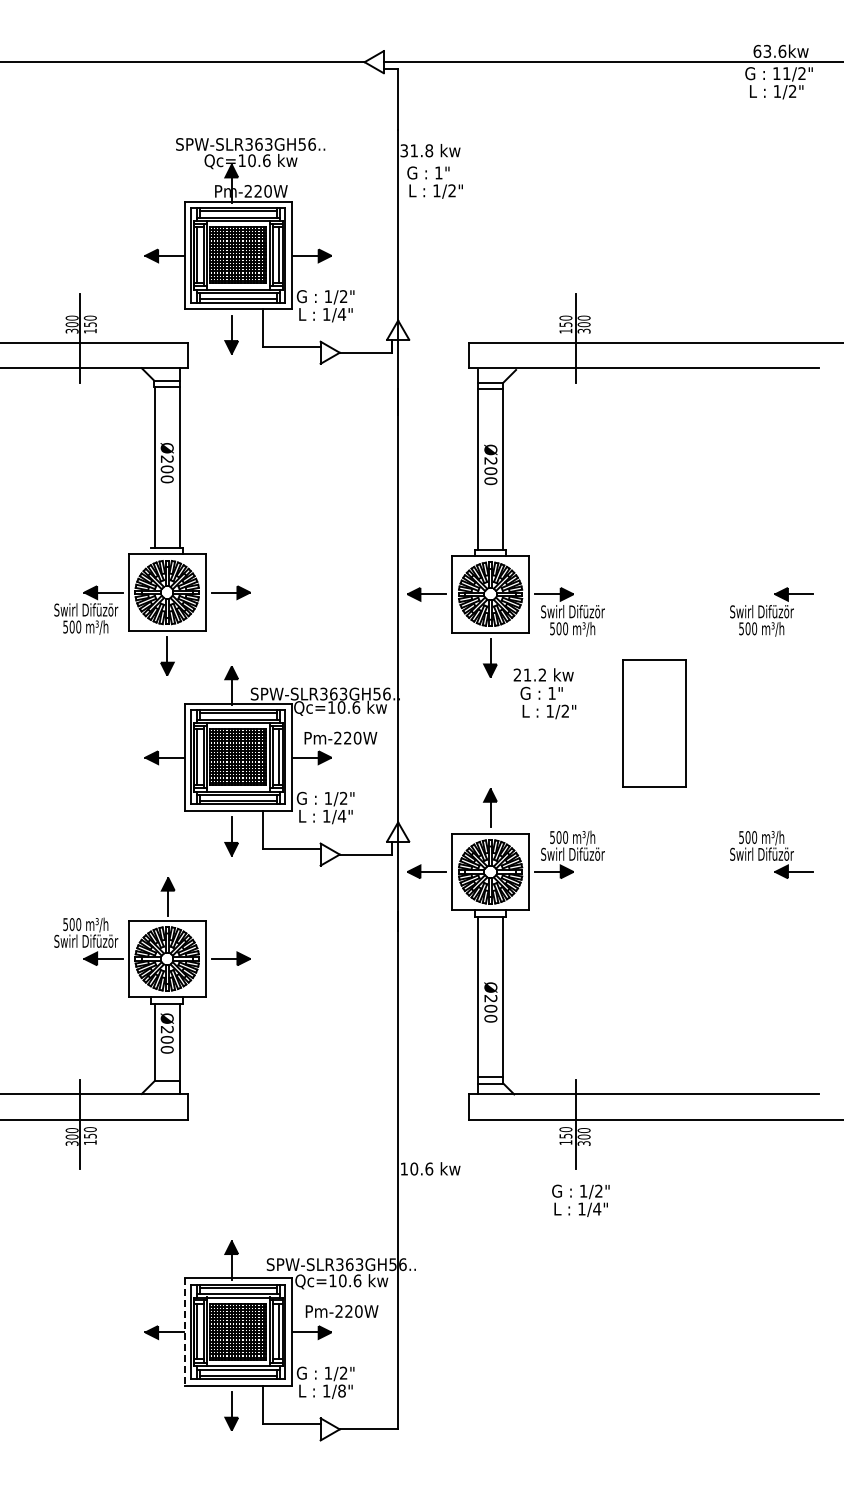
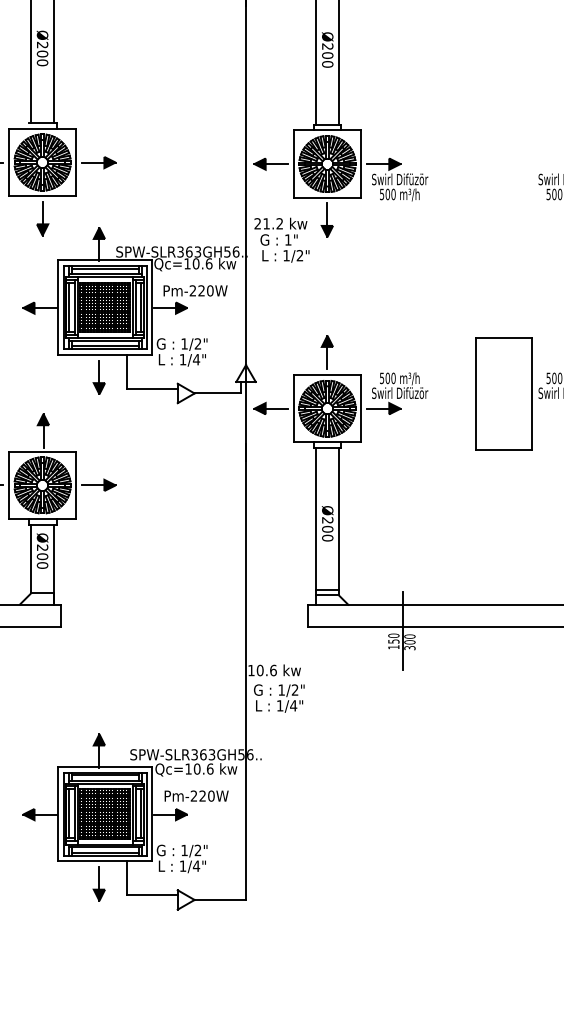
text: (544, 693) -> (281, 240), moved
part: (654, 723) -> (503, 394), moved
text: (580, 1200) -> (278, 698), moved
line: (184, 1332) -> (57, 814), dashed -> solid
text: (341, 1390) -> (196, 865), 1/8" -> 1/4"

